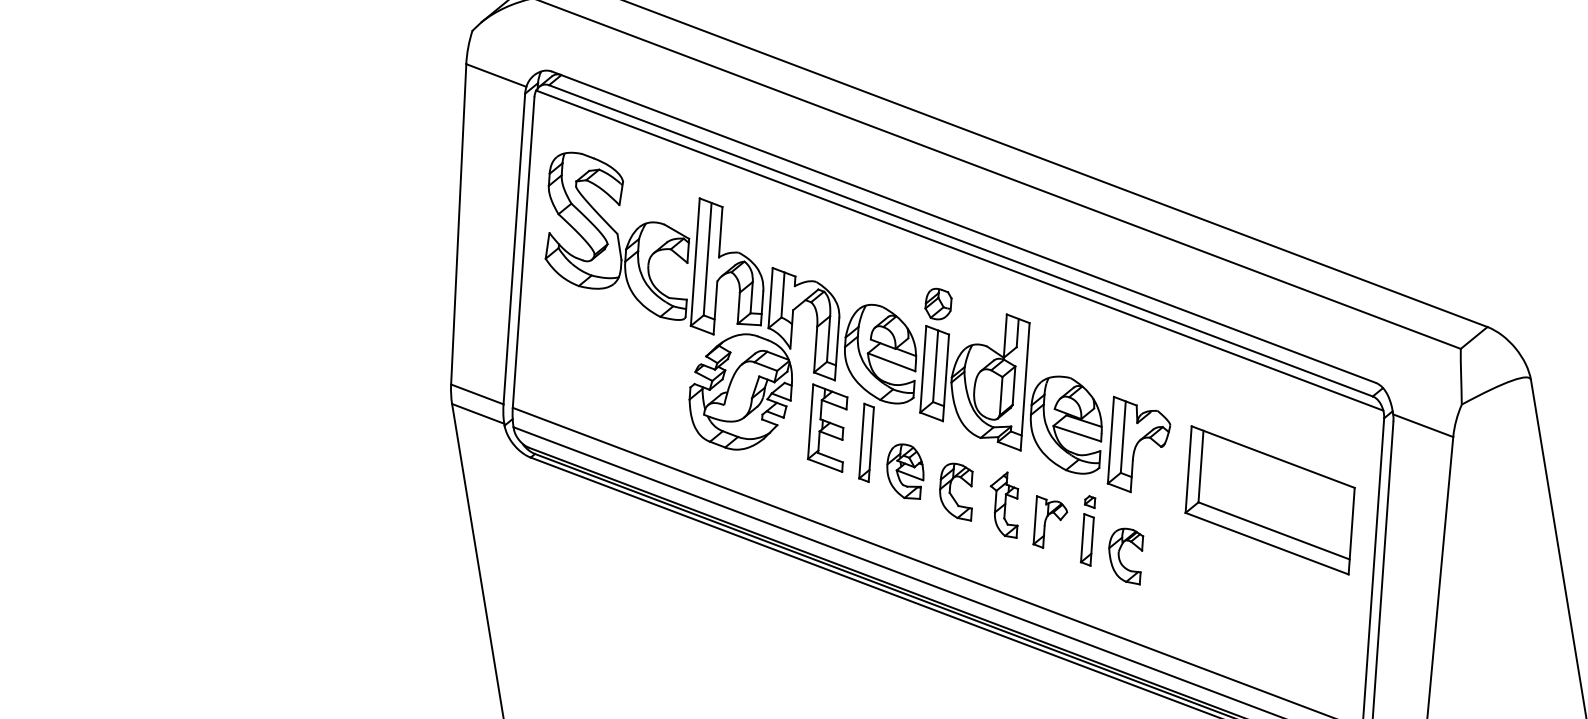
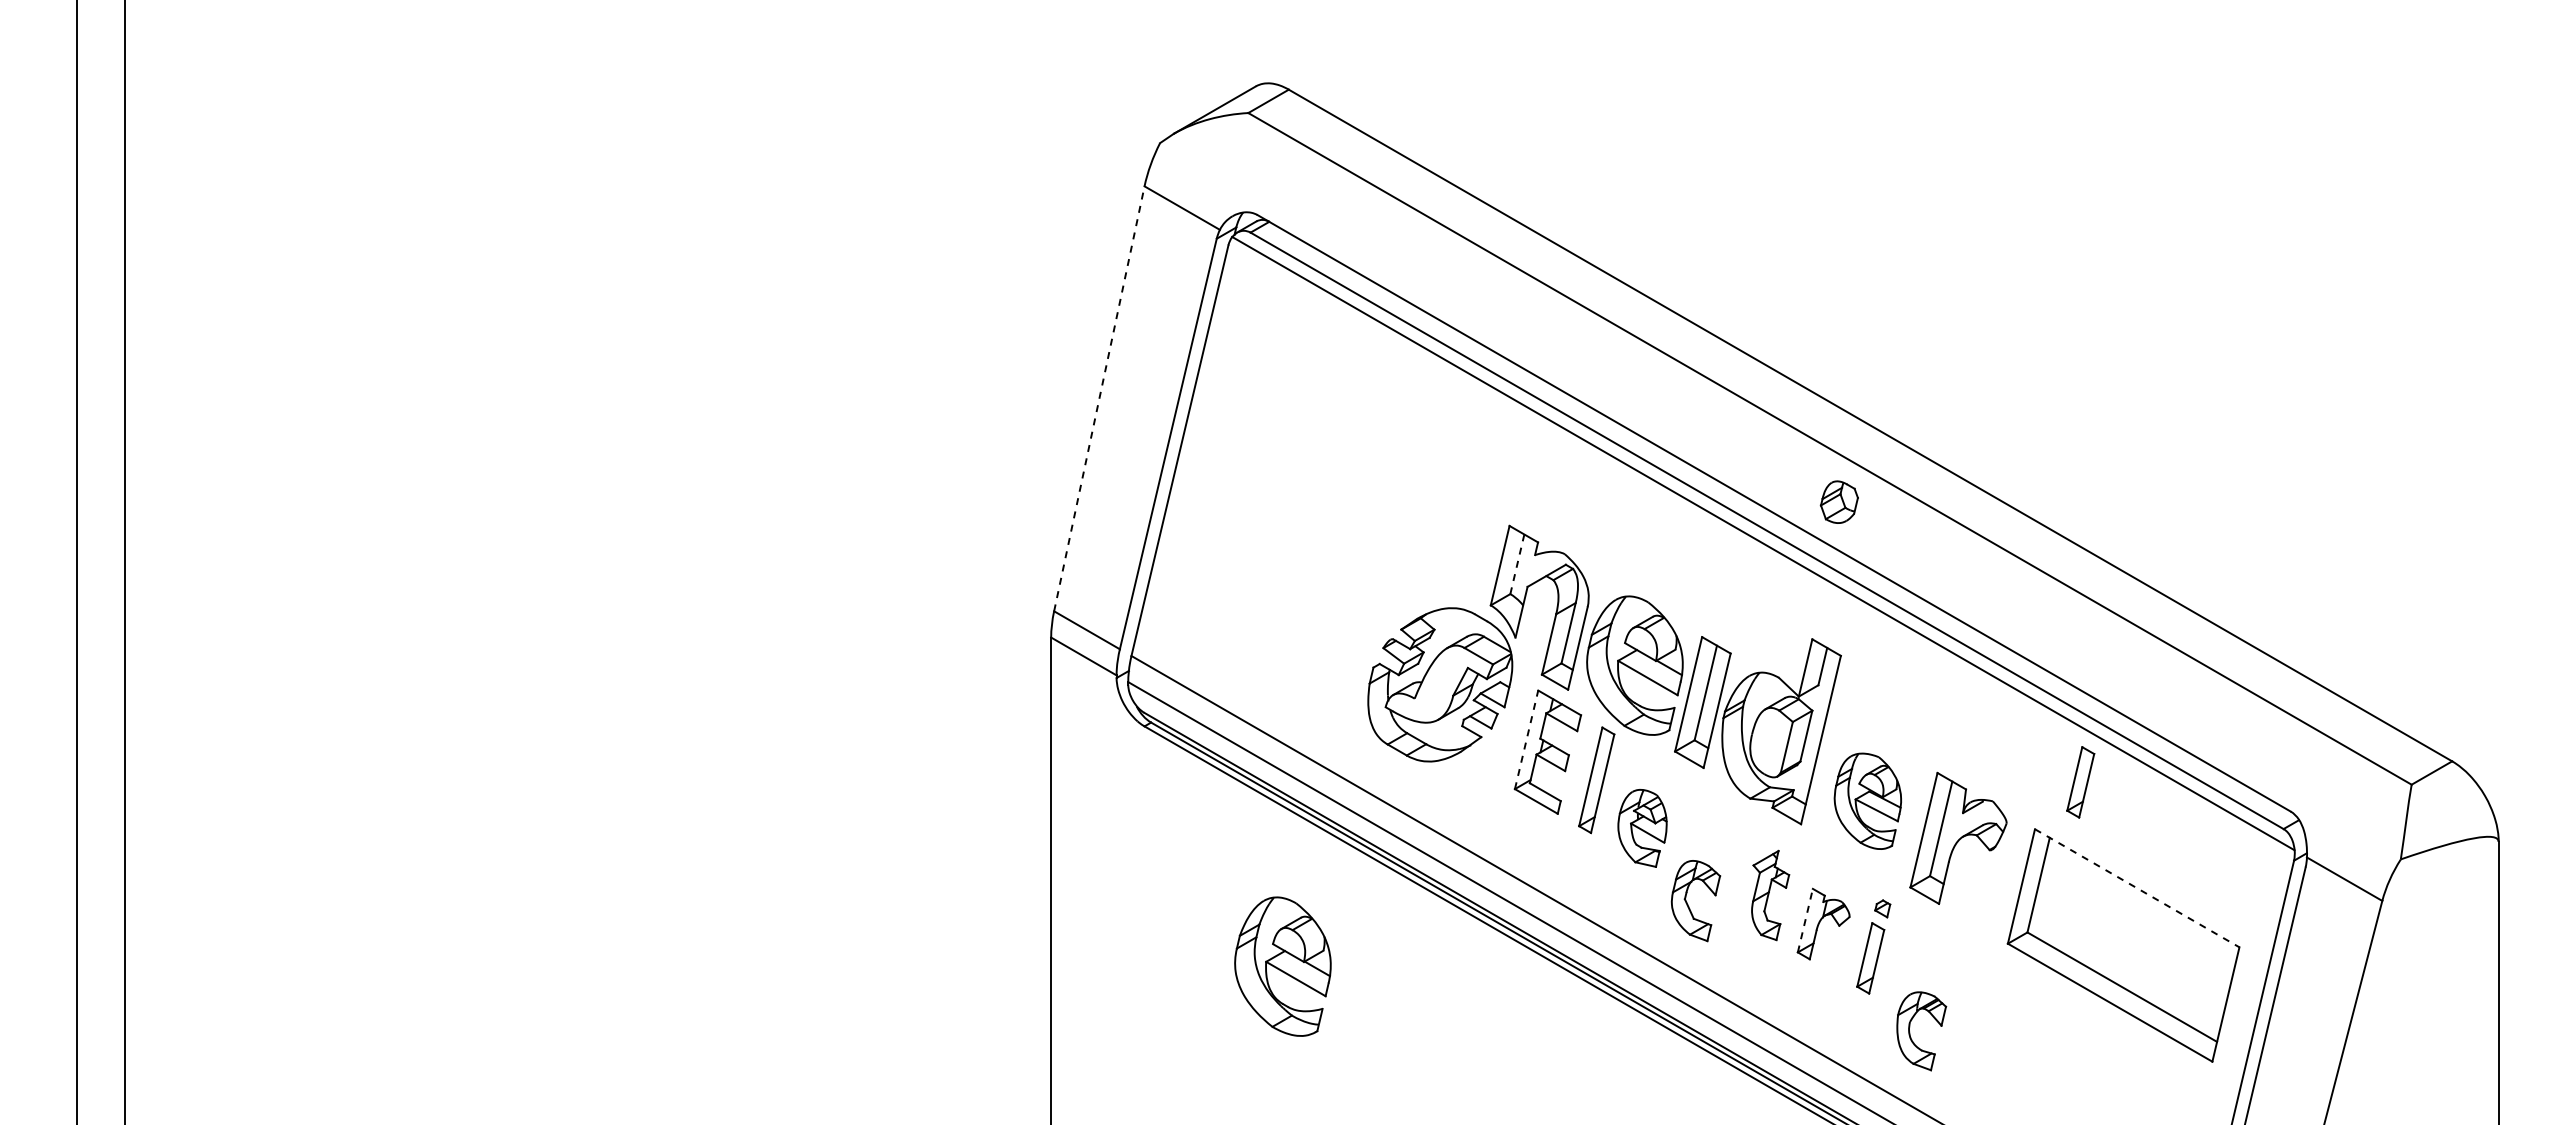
line: (458, 224) -> (1099, 398), solid -> dashed
part: (649, 242) -> (1350, 464), removed
line: (783, 295) -> (1517, 564), solid -> dashed
part: (937, 303) -> (1838, 501), moved
part: (1219, 386) -> (2080, 782), added
line: (810, 421) -> (1526, 739), solid -> dashed
part: (1066, 426) -> (1867, 801), size x0.7
line: (1273, 457) -> (2137, 888), solid -> dashed
part: (952, 496) -> (1688, 904), moved
line: (1035, 520) -> (1805, 920), solid -> dashed
part: (1120, 559) -> (1910, 1032), moved
part: (659, 616) -> (1282, 966), added

